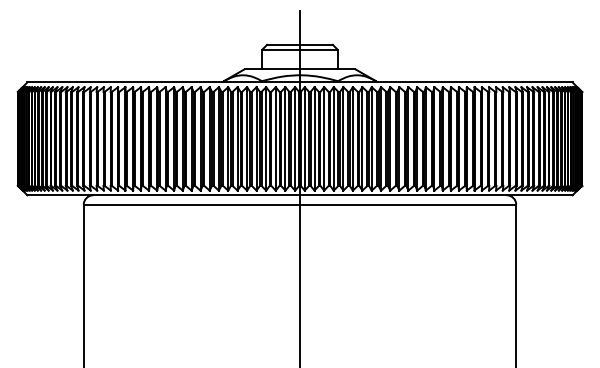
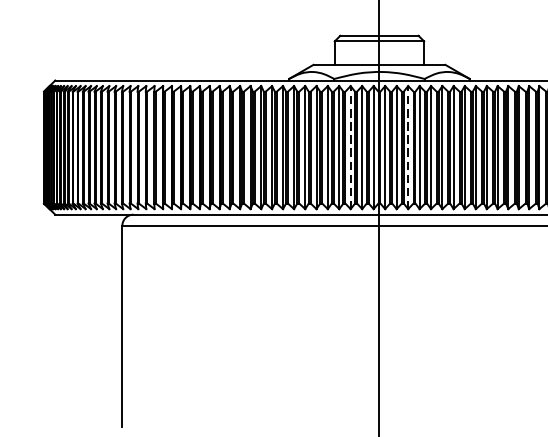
line: (275, 138) -> (350, 147), solid -> dashed
line: (324, 138) -> (408, 147), solid -> dashed

